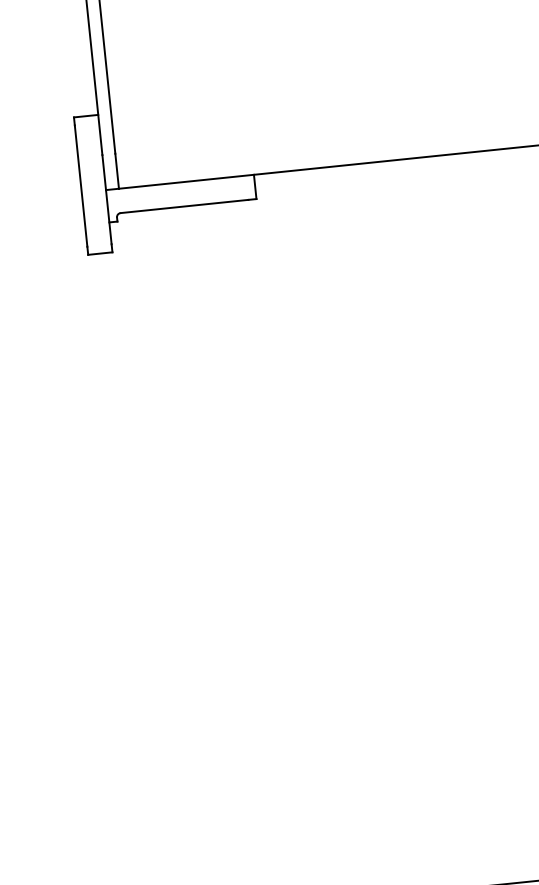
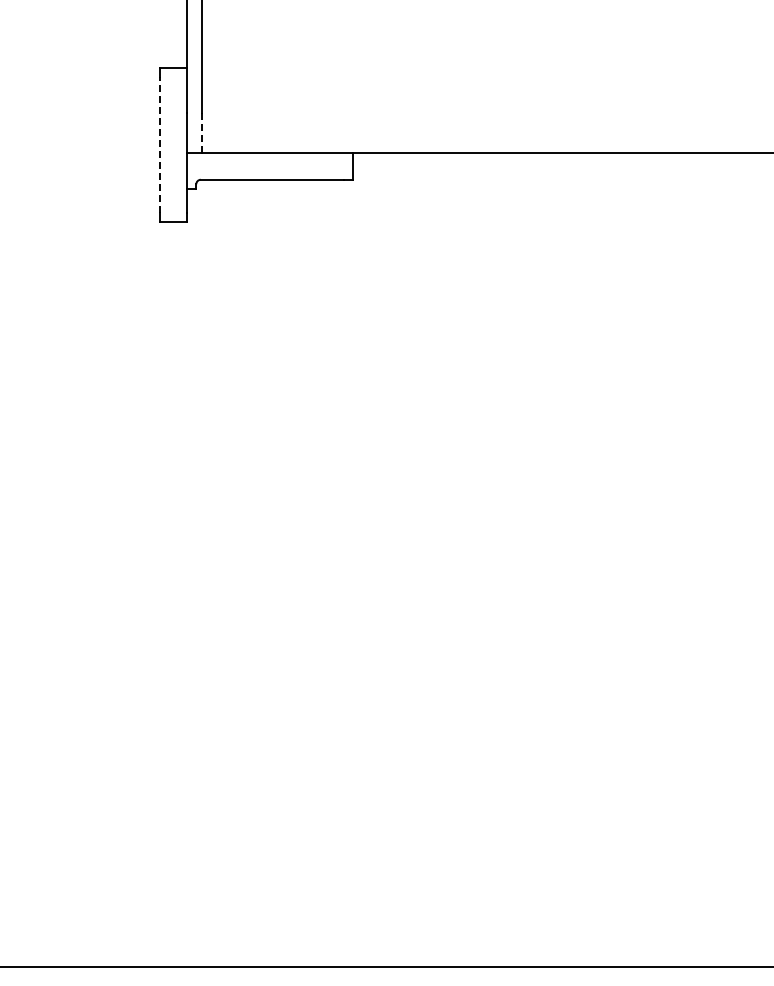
line: (116, 171) -> (201, 133), solid -> dashed
line: (81, 186) -> (160, 145), solid -> dashed

